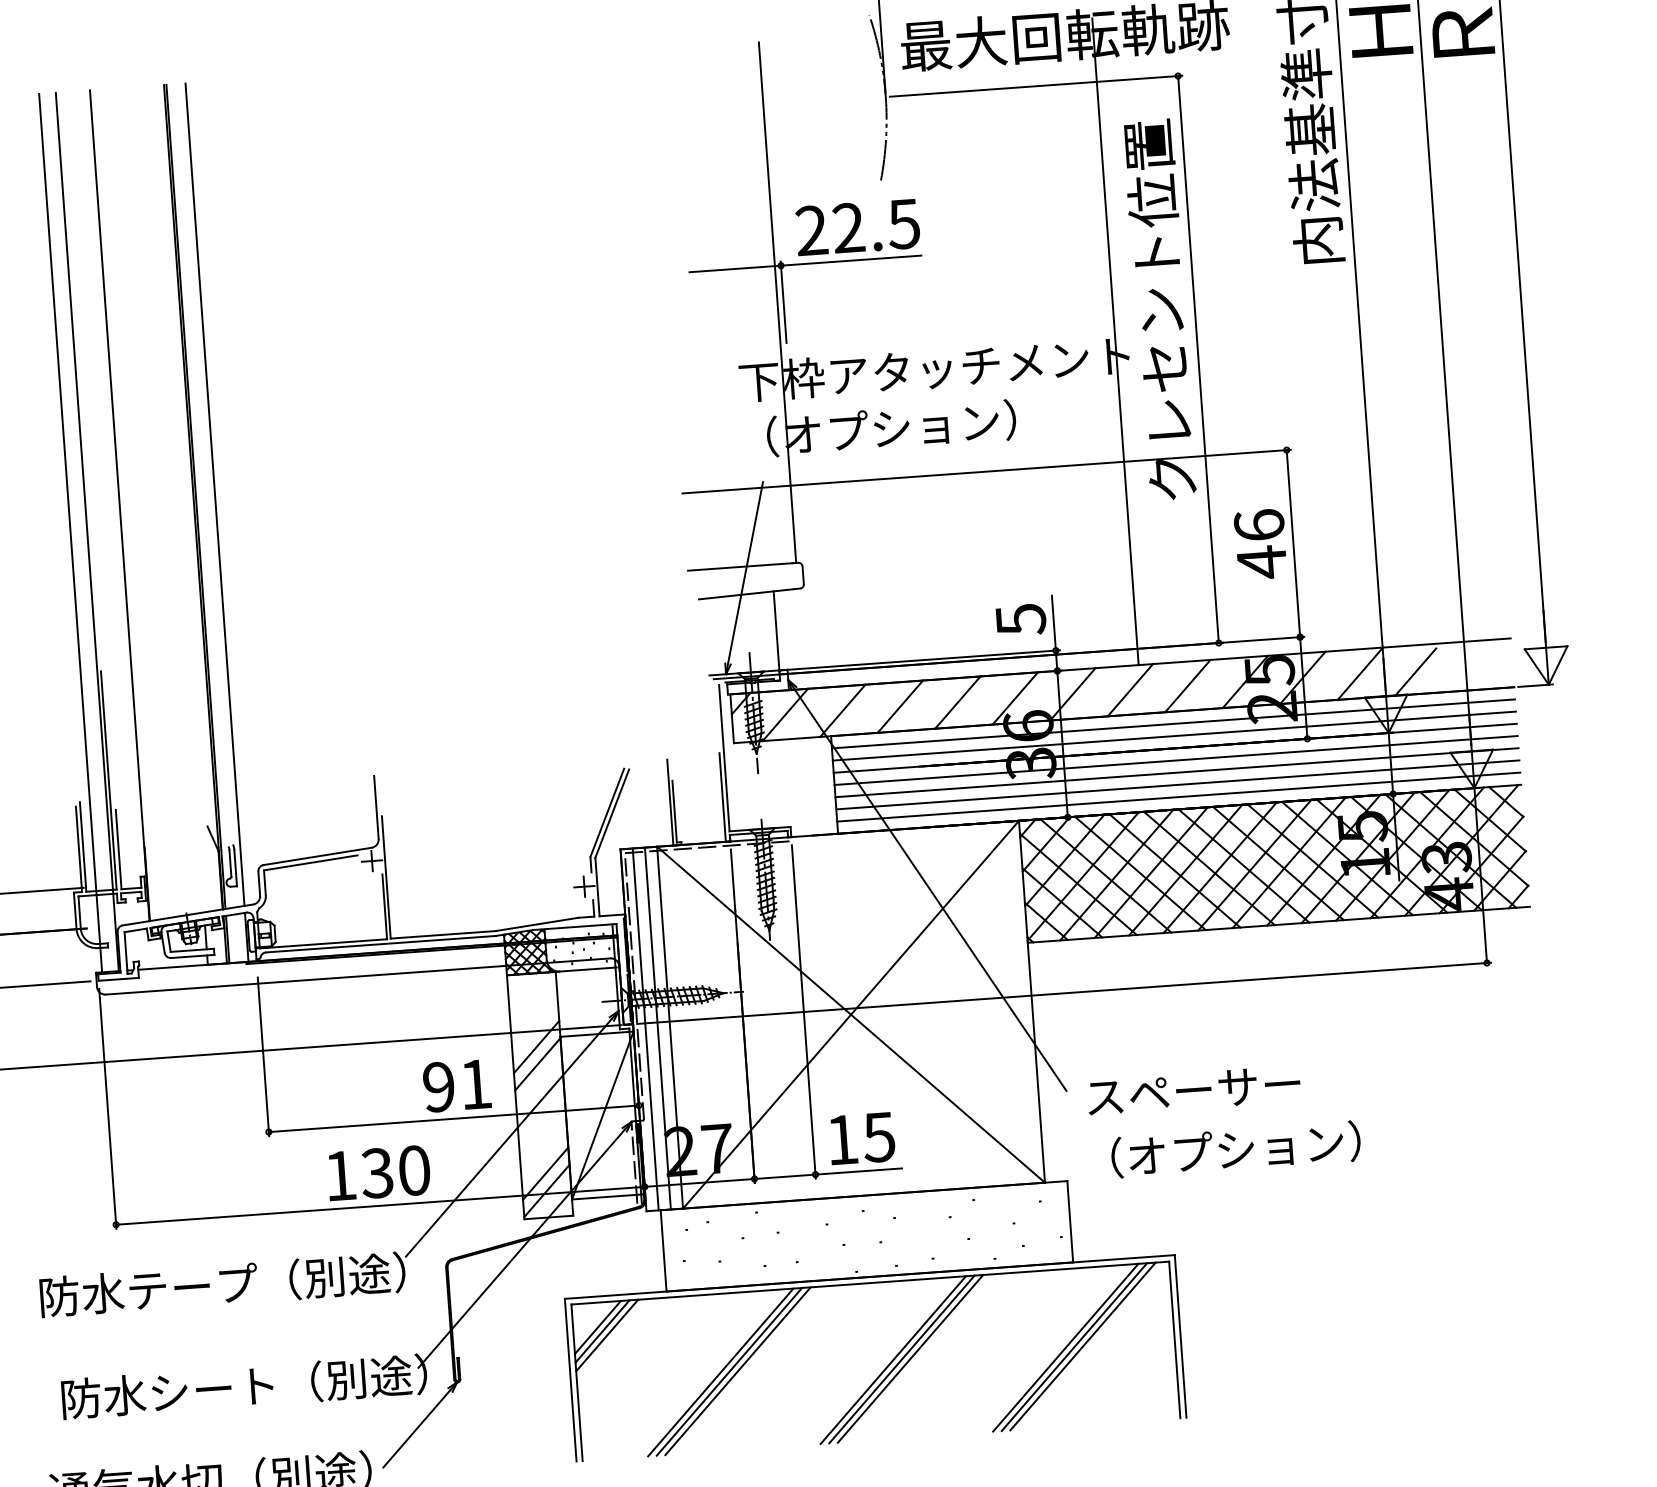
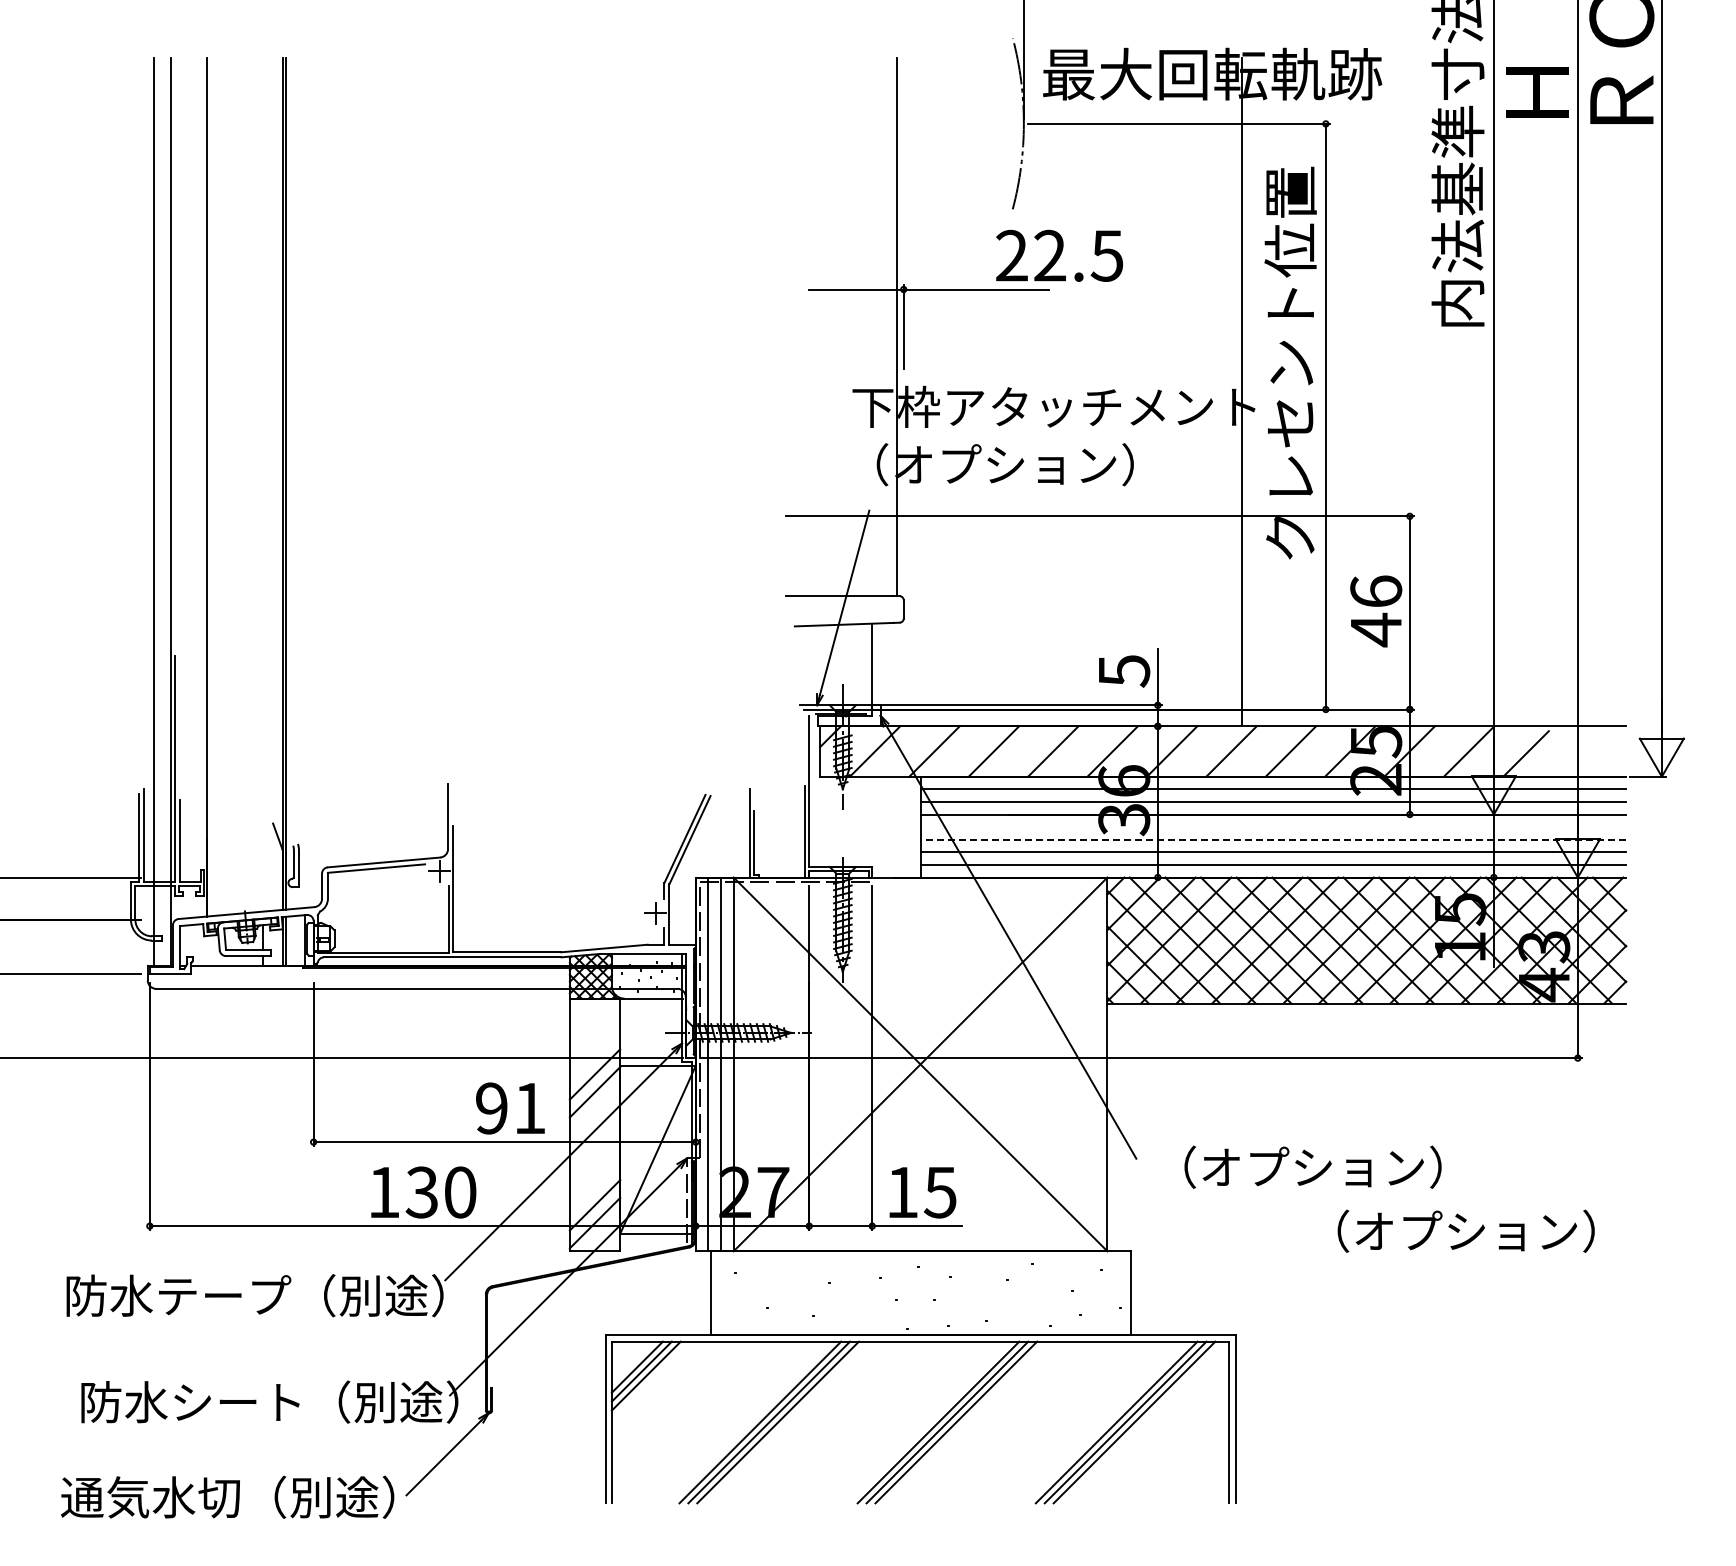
text: (857, 227) -> (1059, 255), moved
line: (215, 494) -> (305, 482), removed
line: (1176, 760) -> (1273, 827), removed
line: (1177, 772) -> (1273, 839), solid -> dashed
text: (1224, 1087) -> (1299, 1166), スペーサー -> （オプション）
text: (1235, 1148) -> (1465, 1230), moved

